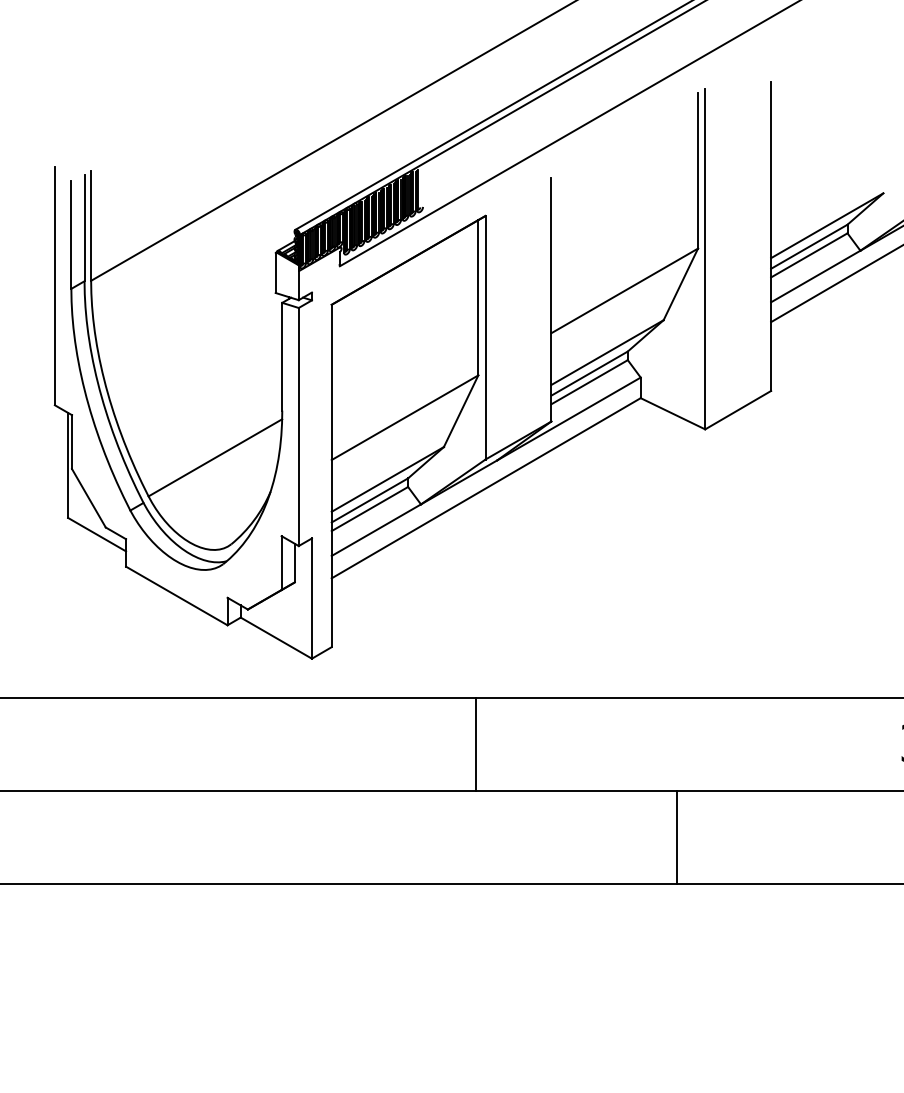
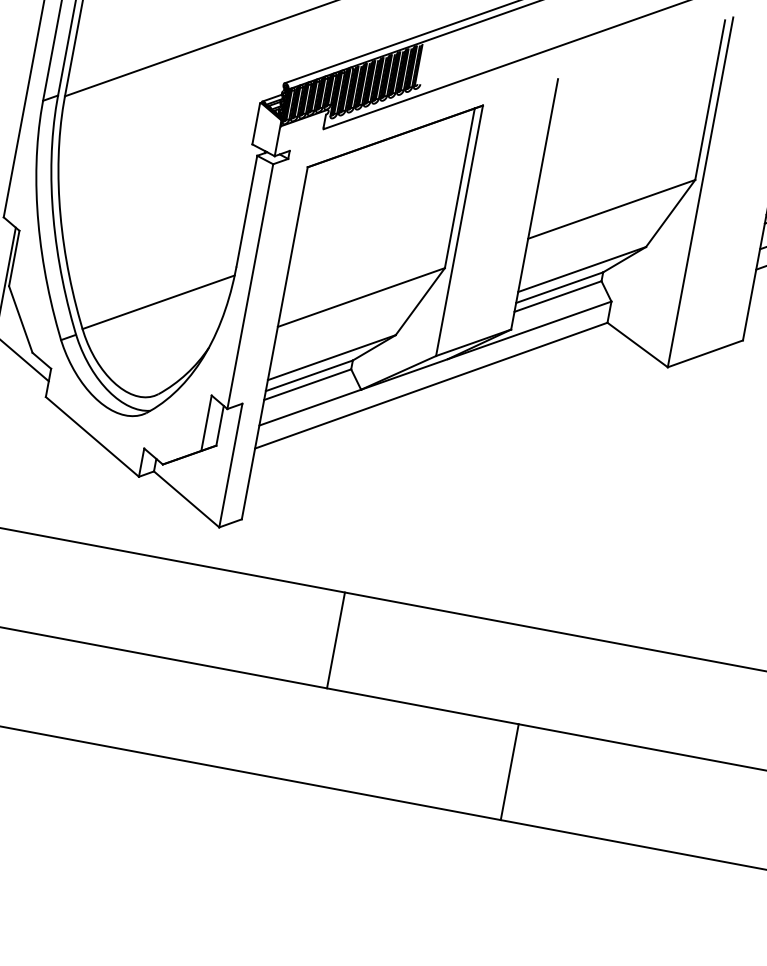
line: (476, 744) -> (335, 640), moved
line: (676, 837) -> (509, 771), moved

